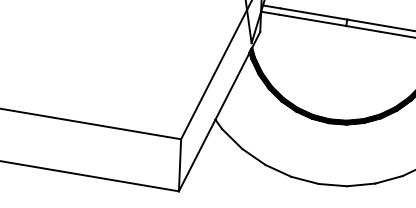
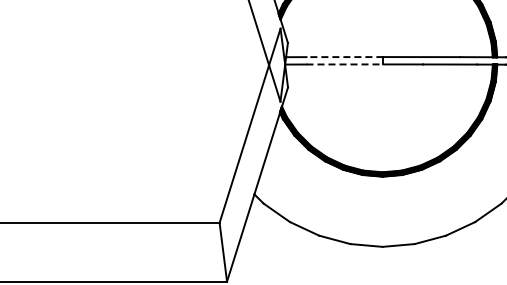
line: (313, 14) -> (344, 57), solid -> dashed
line: (313, 20) -> (345, 64), solid -> dashed

